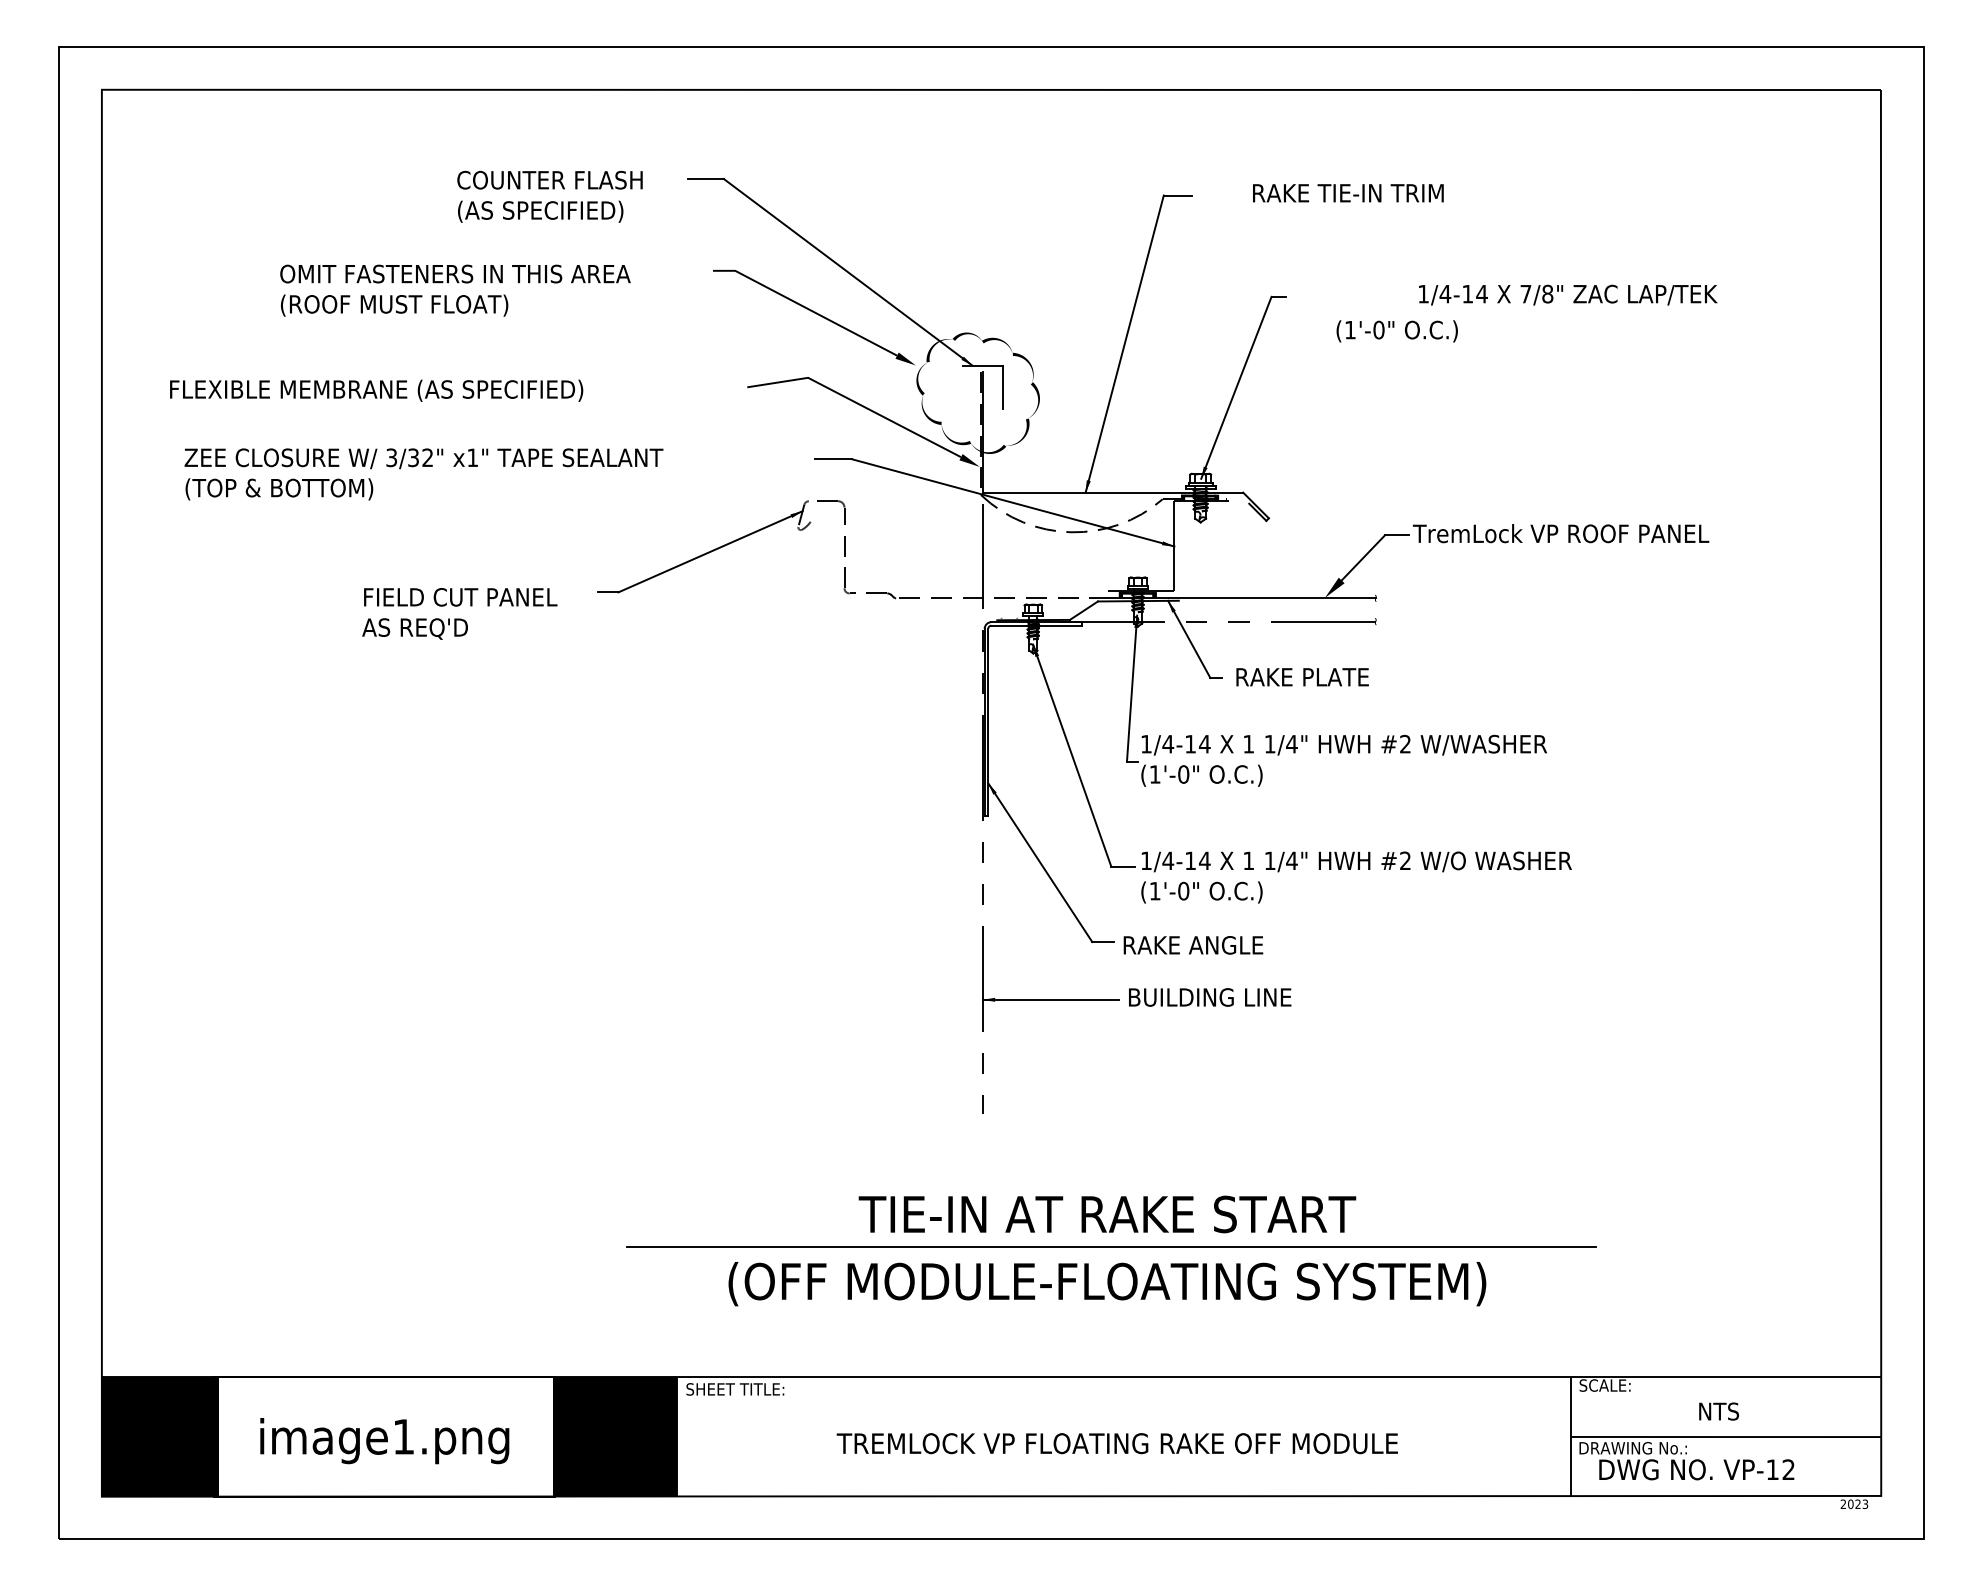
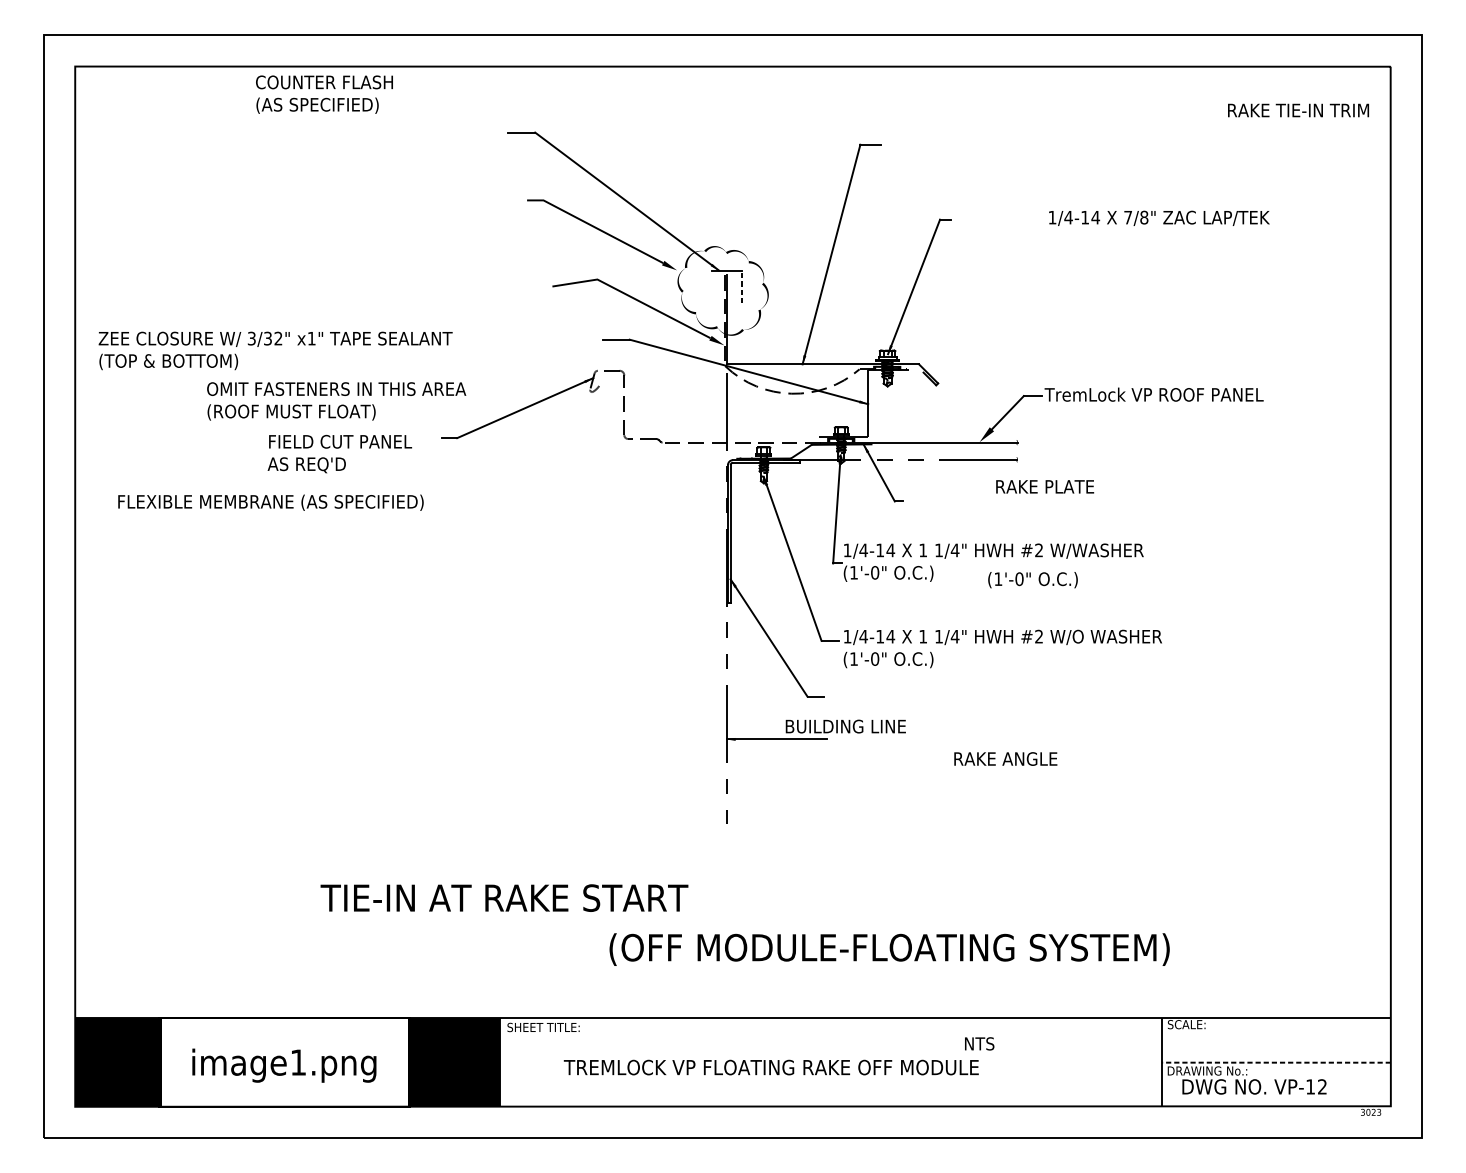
text: (1348, 193) -> (1298, 110), moved
text: (549, 196) -> (324, 94), moved
text: (455, 290) -> (336, 401), moved
text: (1396, 331) -> (1032, 580), moved
line: (1003, 387) -> (741, 286), solid -> dashed
text: (376, 390) -> (270, 502), moved
text: (423, 474) -> (275, 351), moved
text: (1302, 677) -> (1045, 487), moved
text: (1193, 945) -> (1005, 759), moved
text: (1210, 997) -> (846, 726), moved
text: (1107, 1214) -> (504, 898), moved
line: (1110, 1247) -> (820, 922), removed
text: (1107, 1284) -> (889, 949), moved
text: (1718, 1411) -> (979, 1043), moved
line: (1725, 1437) -> (1275, 1063), solid -> dashed
text: (1116, 1443) -> (770, 1067), moved
text: (1843, 1504) -> (1362, 1112), 2023 -> 3023

